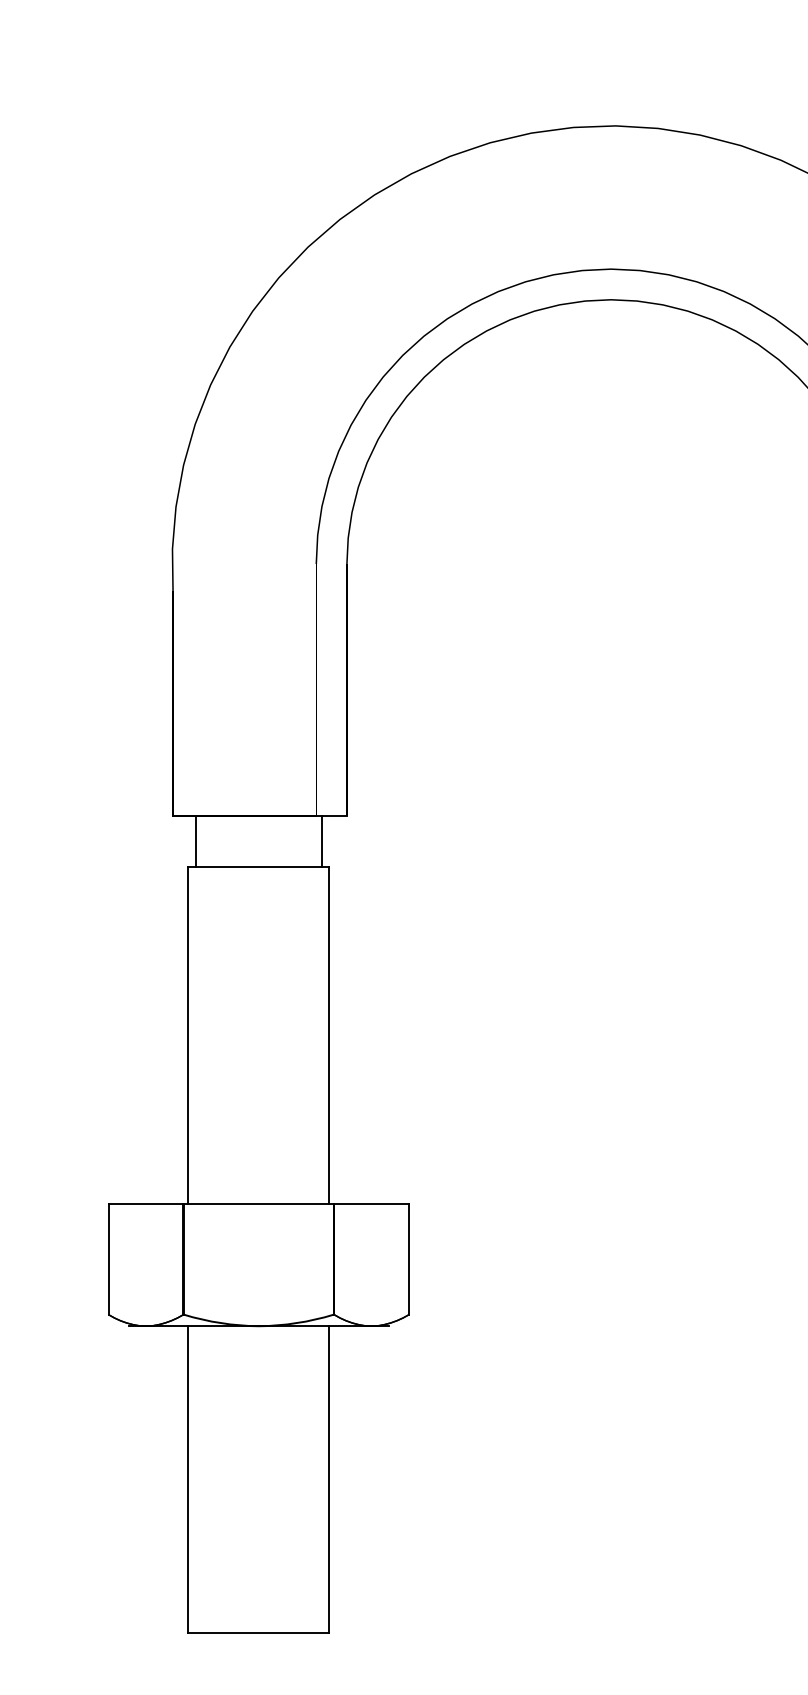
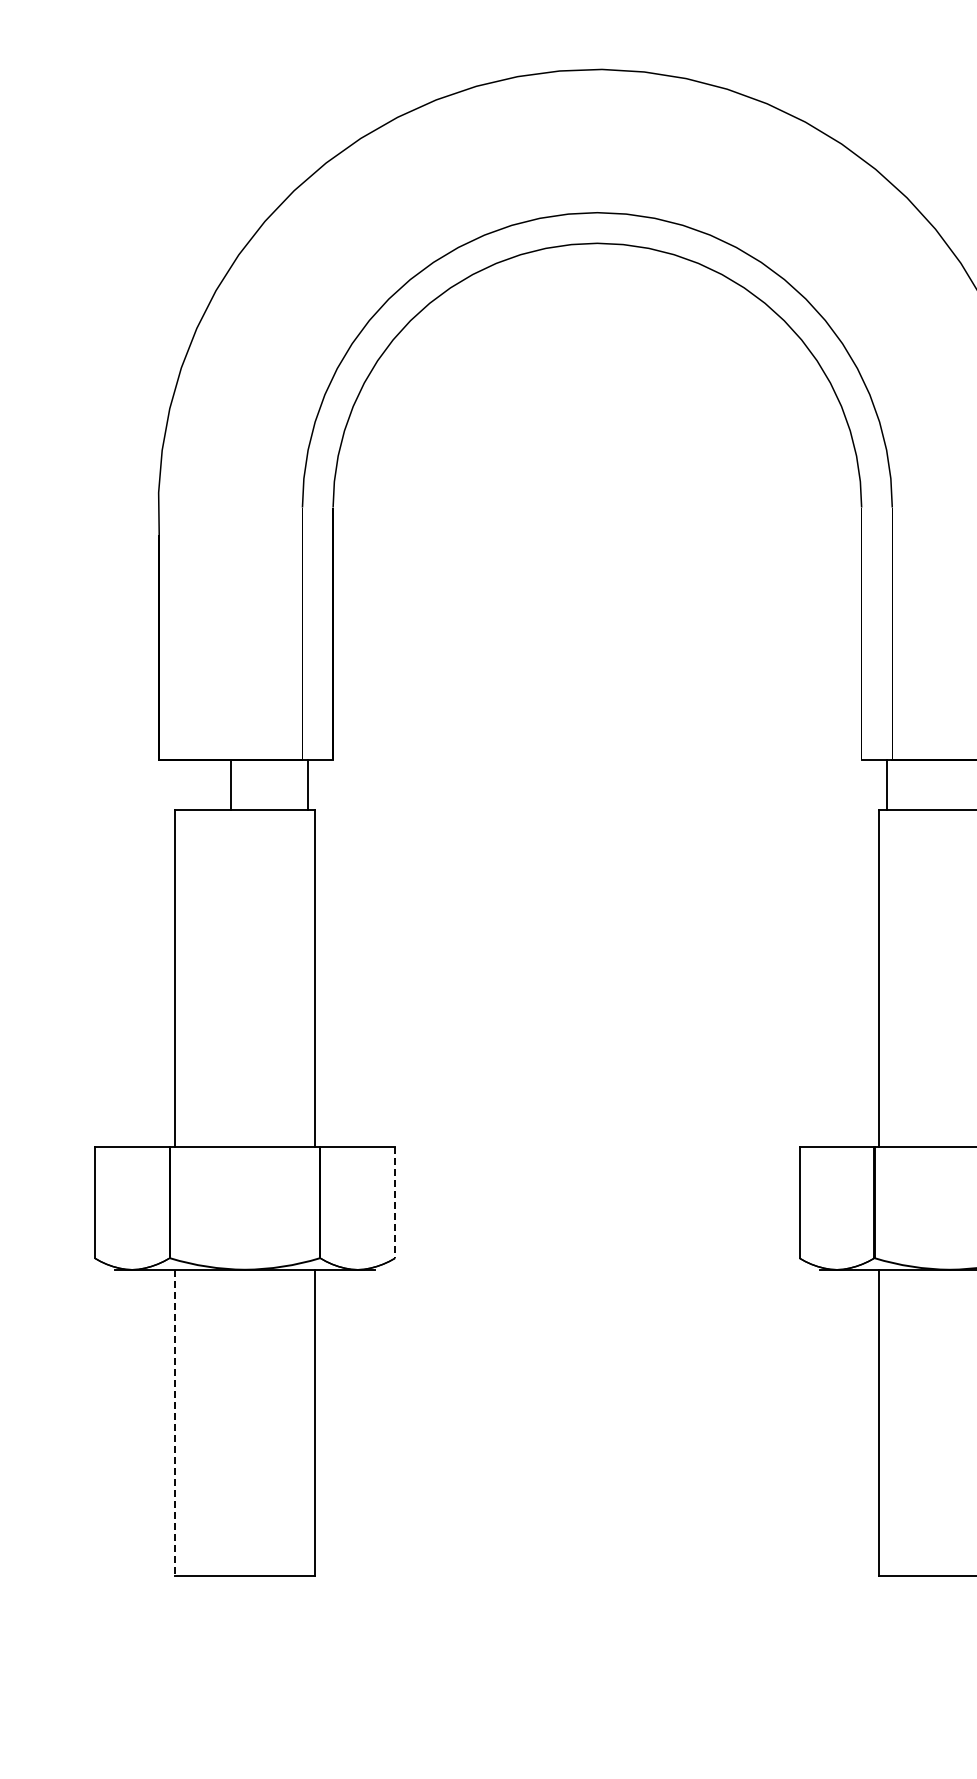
line: (196, 840) -> (231, 784), moved
line: (409, 1258) -> (395, 1202), solid -> dashed
line: (188, 1479) -> (174, 1423), solid -> dashed

